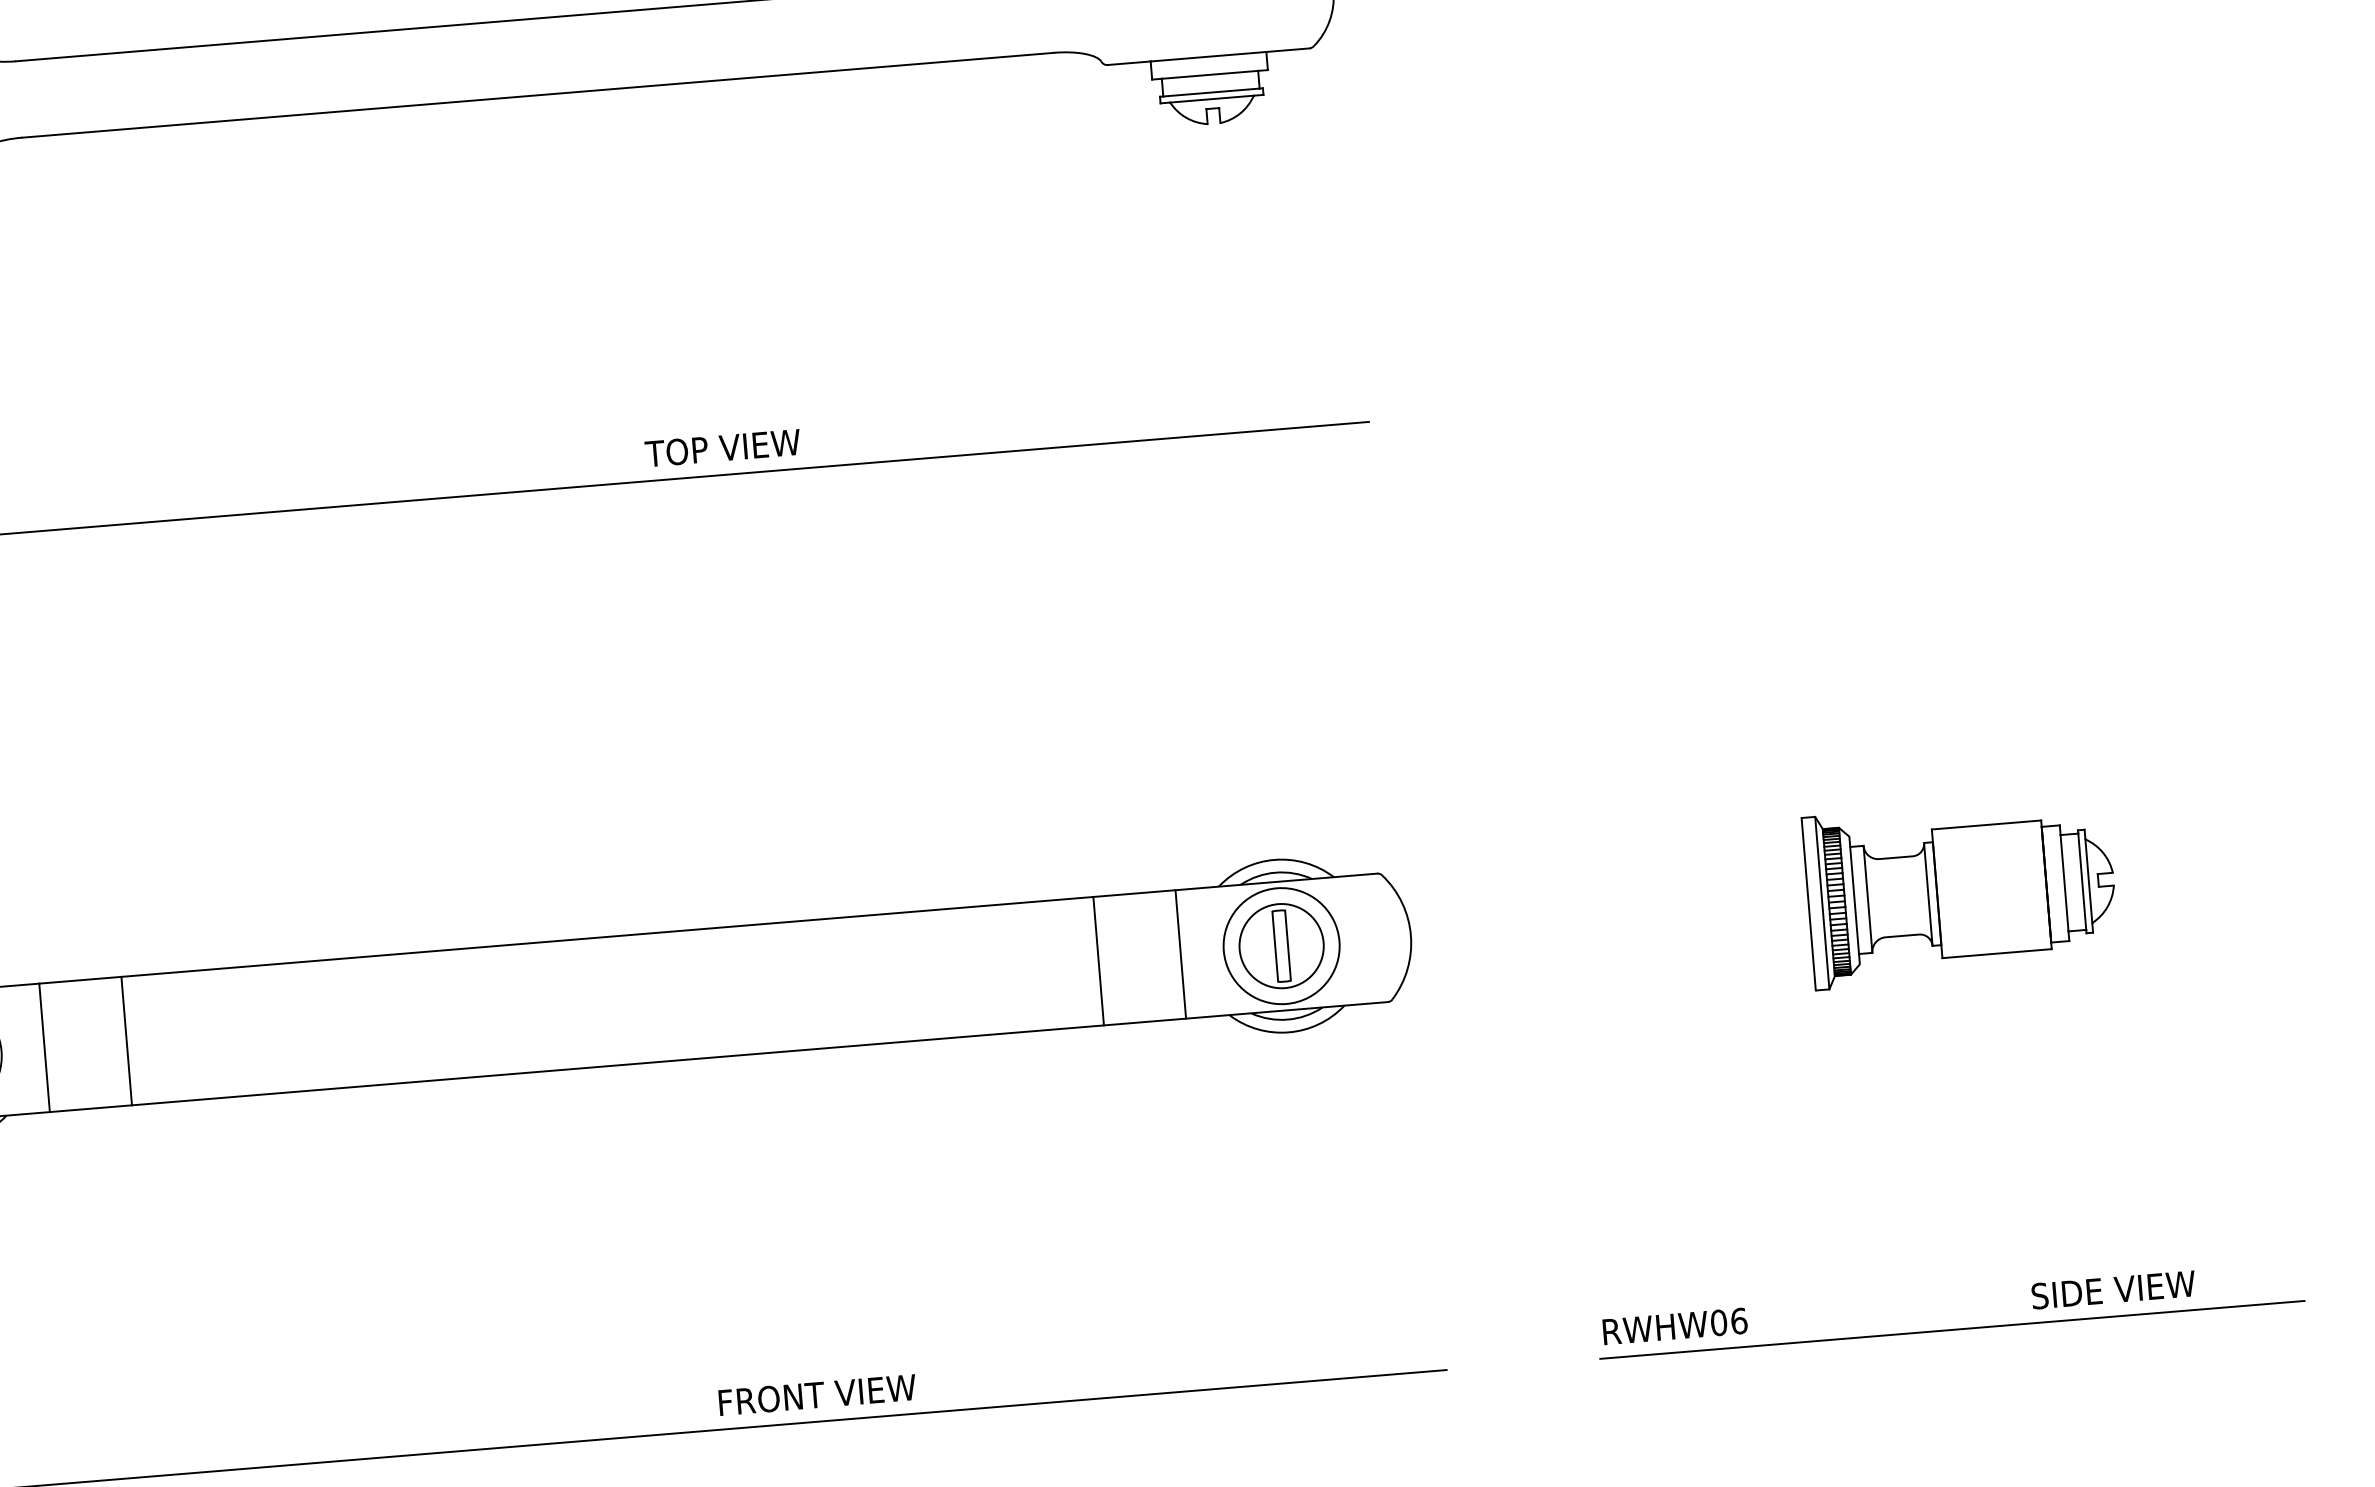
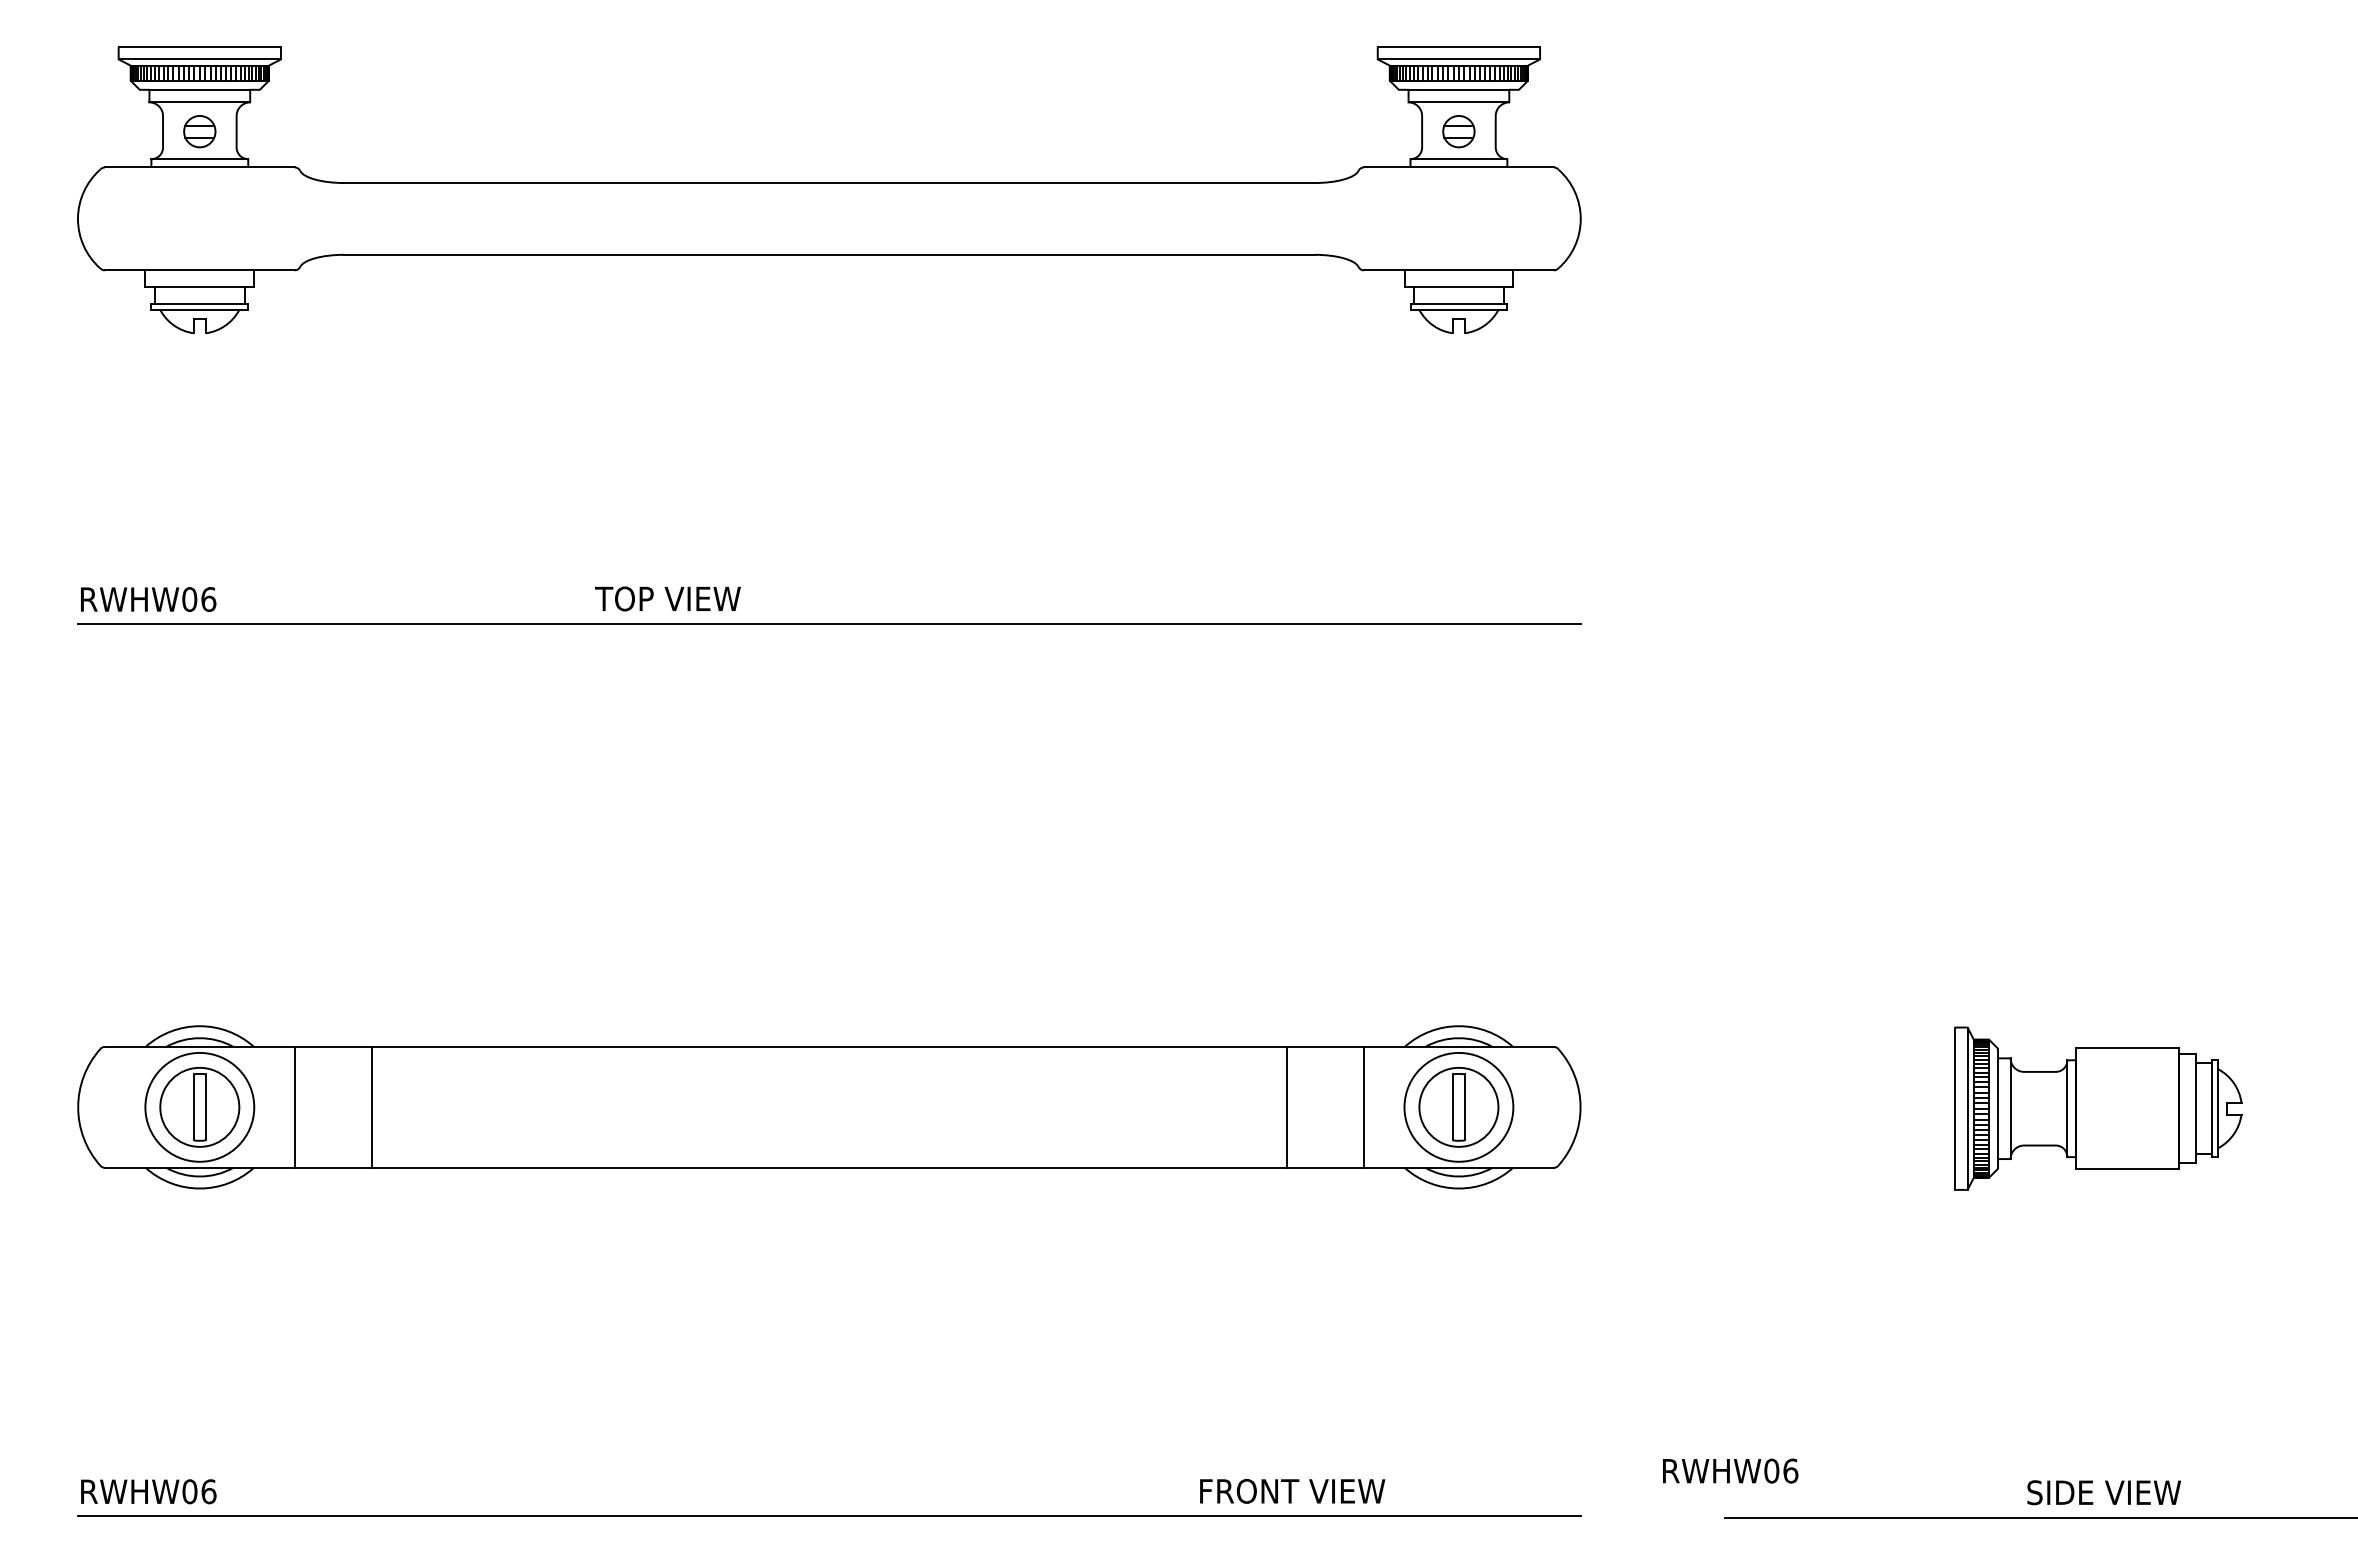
text: (722, 447) -> (667, 598), moved
text: (2112, 1289) -> (2103, 1492), moved
text: (1675, 1325) -> (1730, 1470), moved
text: (817, 1395) -> (1292, 1491), moved

